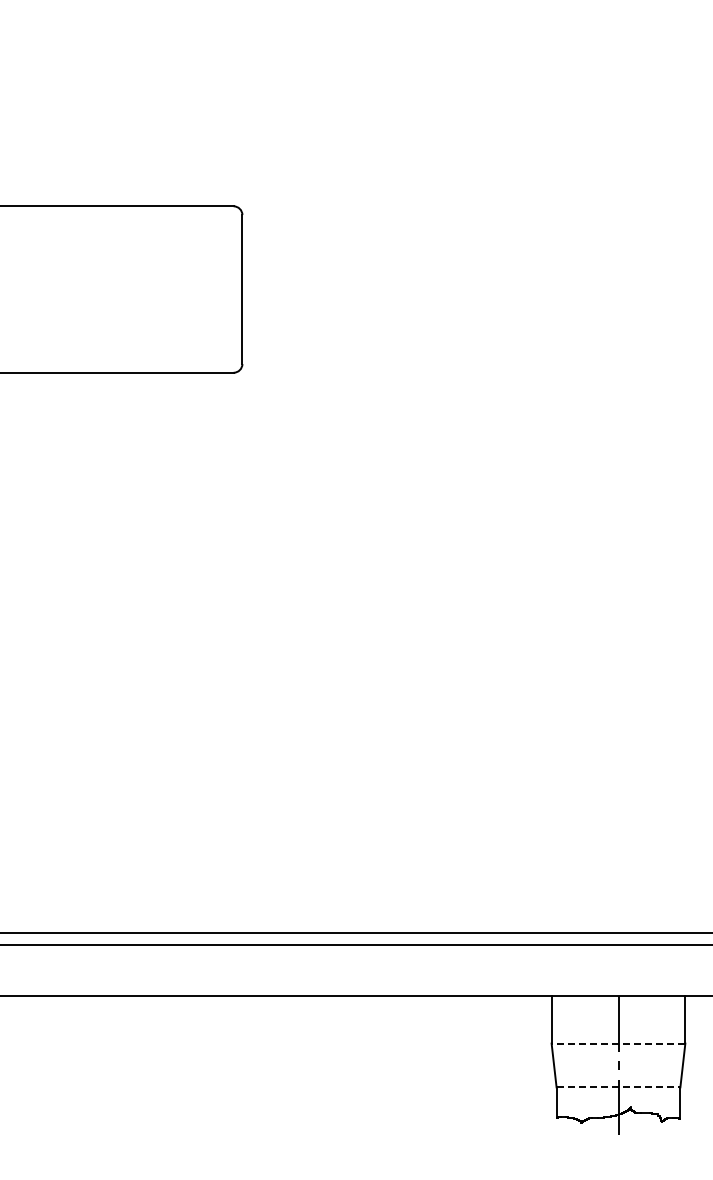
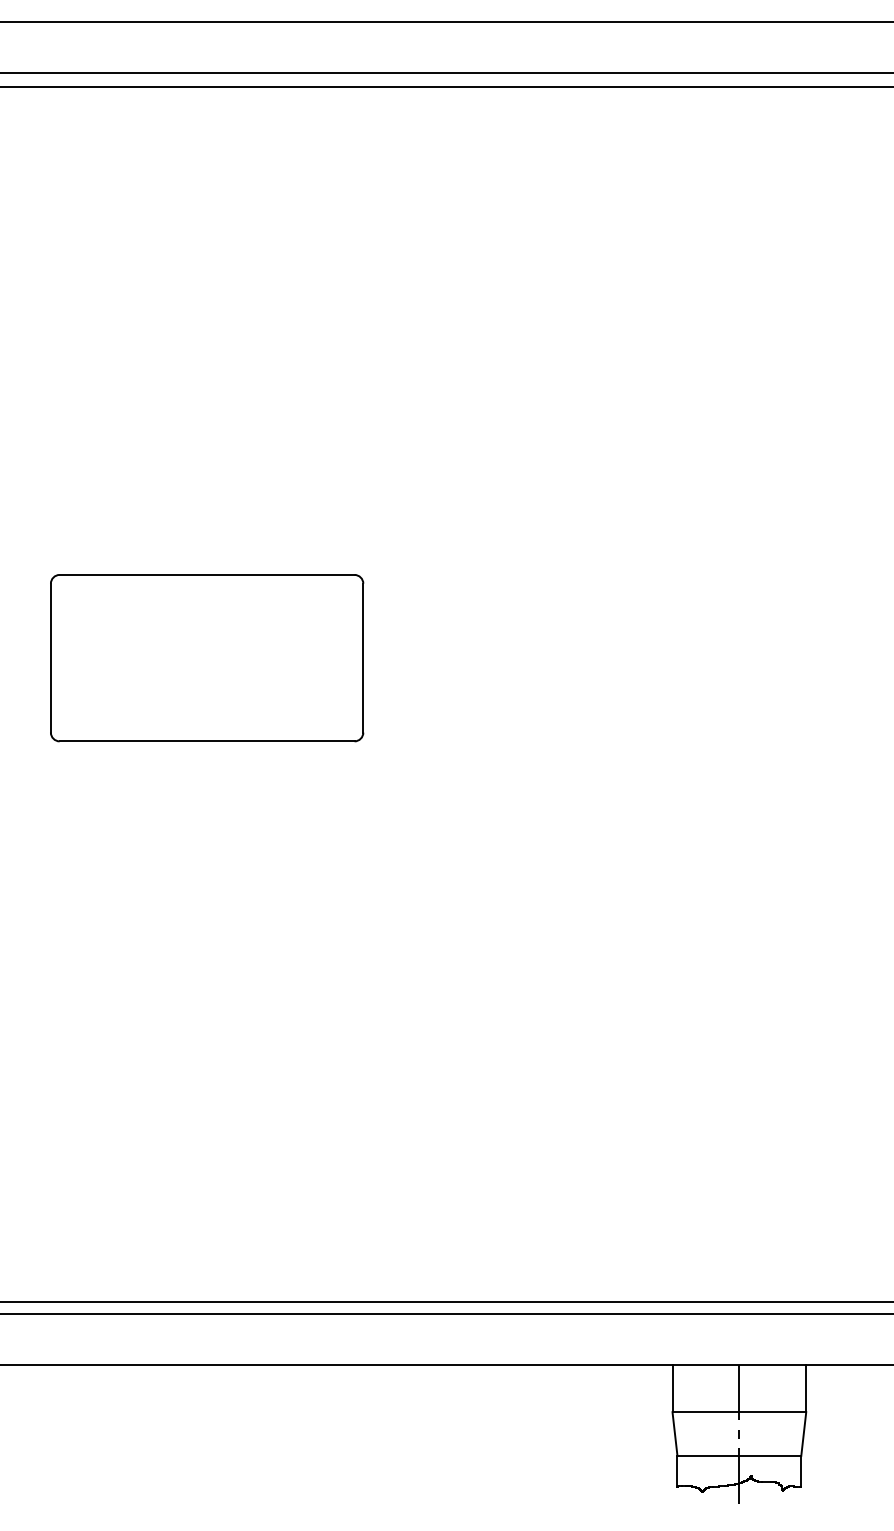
line: (618, 1043) -> (739, 1412), dashed -> solid
line: (618, 1086) -> (739, 1455), dashed -> solid

